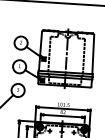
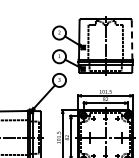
line: (93, 55) -> (132, 40), solid -> dashed

